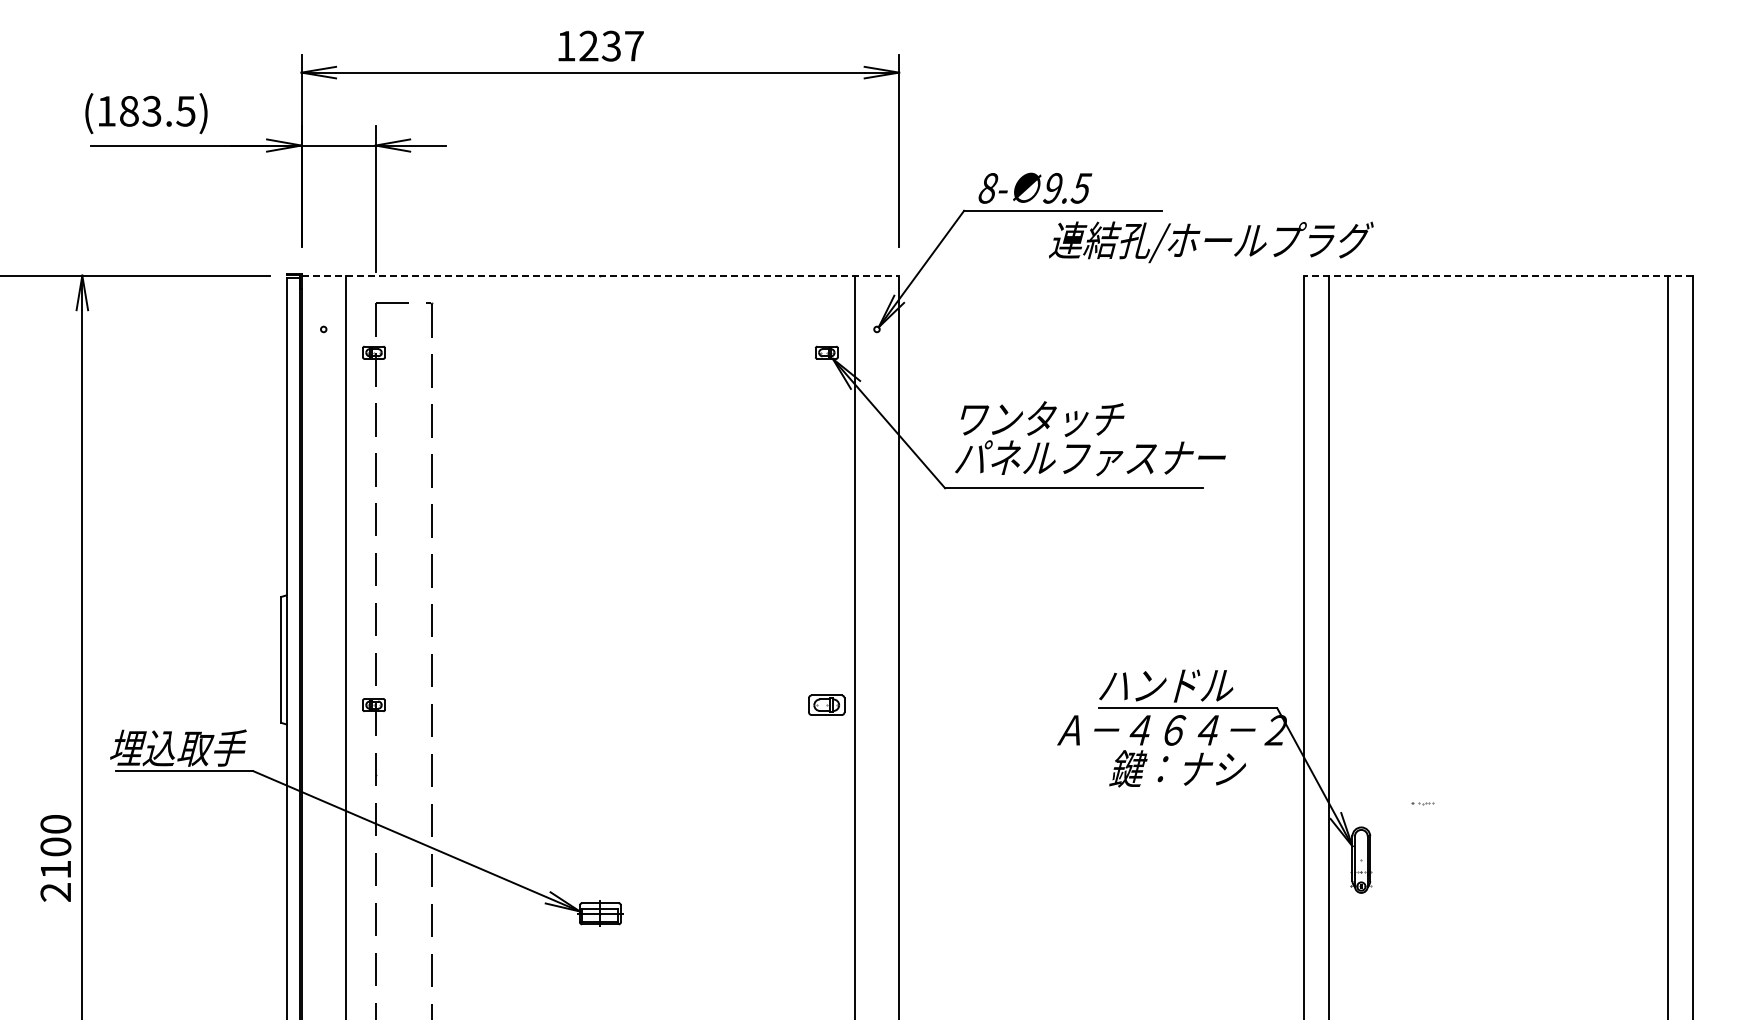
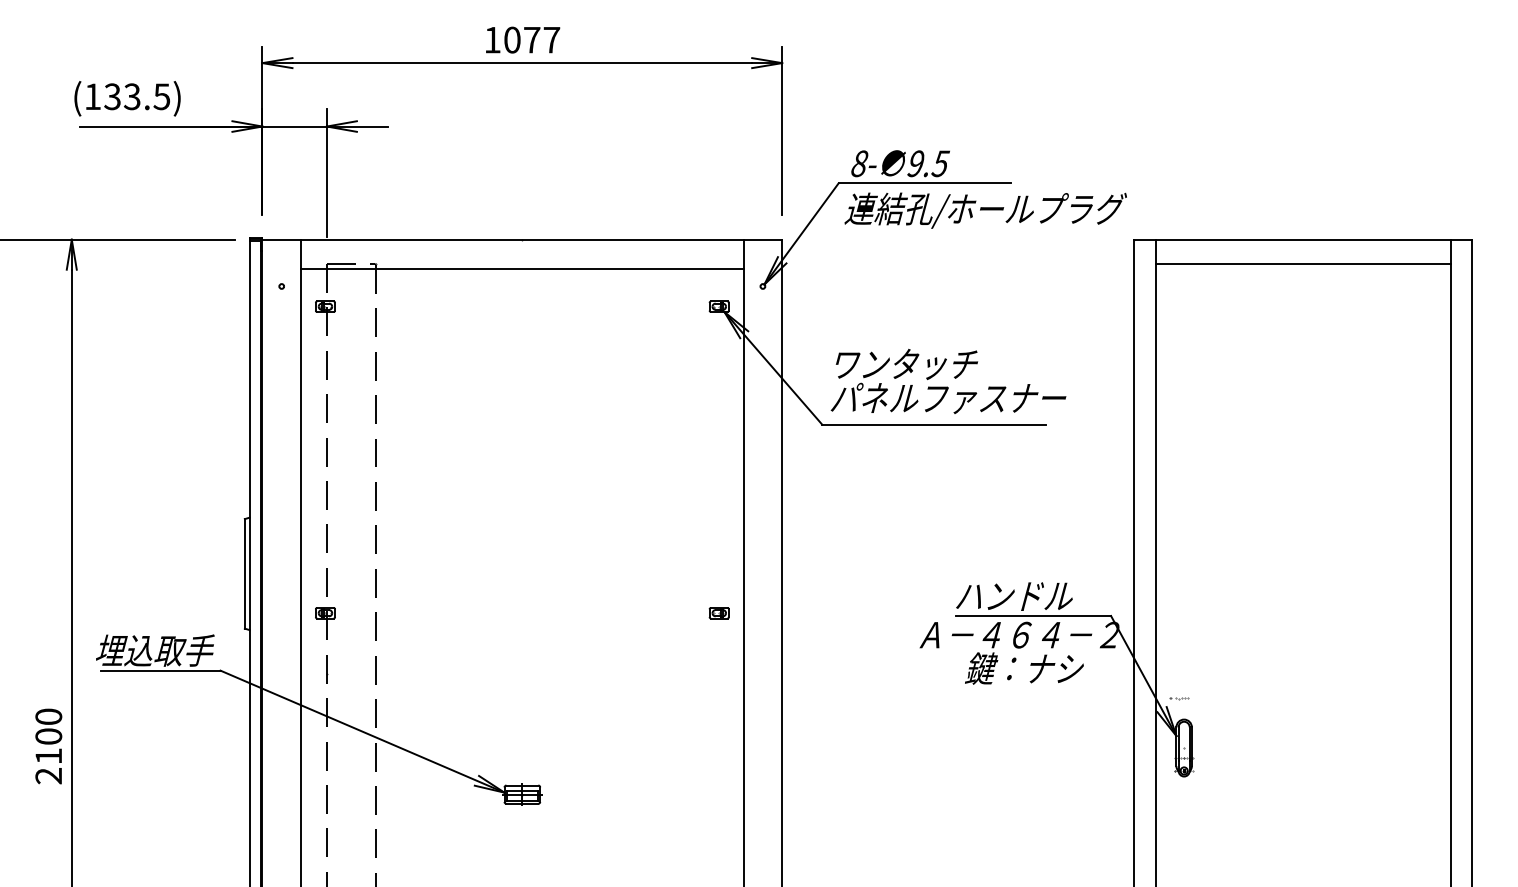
text: (600, 45) -> (522, 39), 1237 -> 1077
text: (128, 110) -> (111, 96), (183.5) -> (133.5)
text: (1211, 242) -> (985, 210), moved
line: (600, 275) -> (522, 239), dashed -> solid
line: (1497, 275) -> (1302, 239), dashed -> solid
line: (1498, 303) -> (1303, 263), added
line: (599, 308) -> (521, 268), added
part: (826, 704) -> (718, 612), size x0.62
part: (1422, 803) -> (1179, 698), moved

